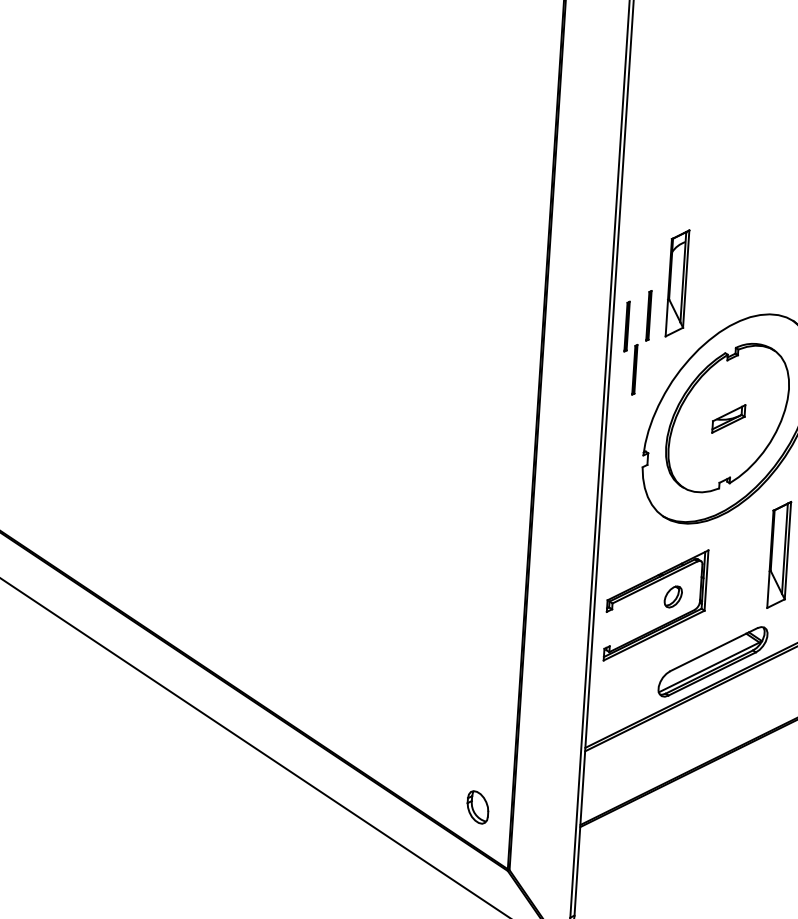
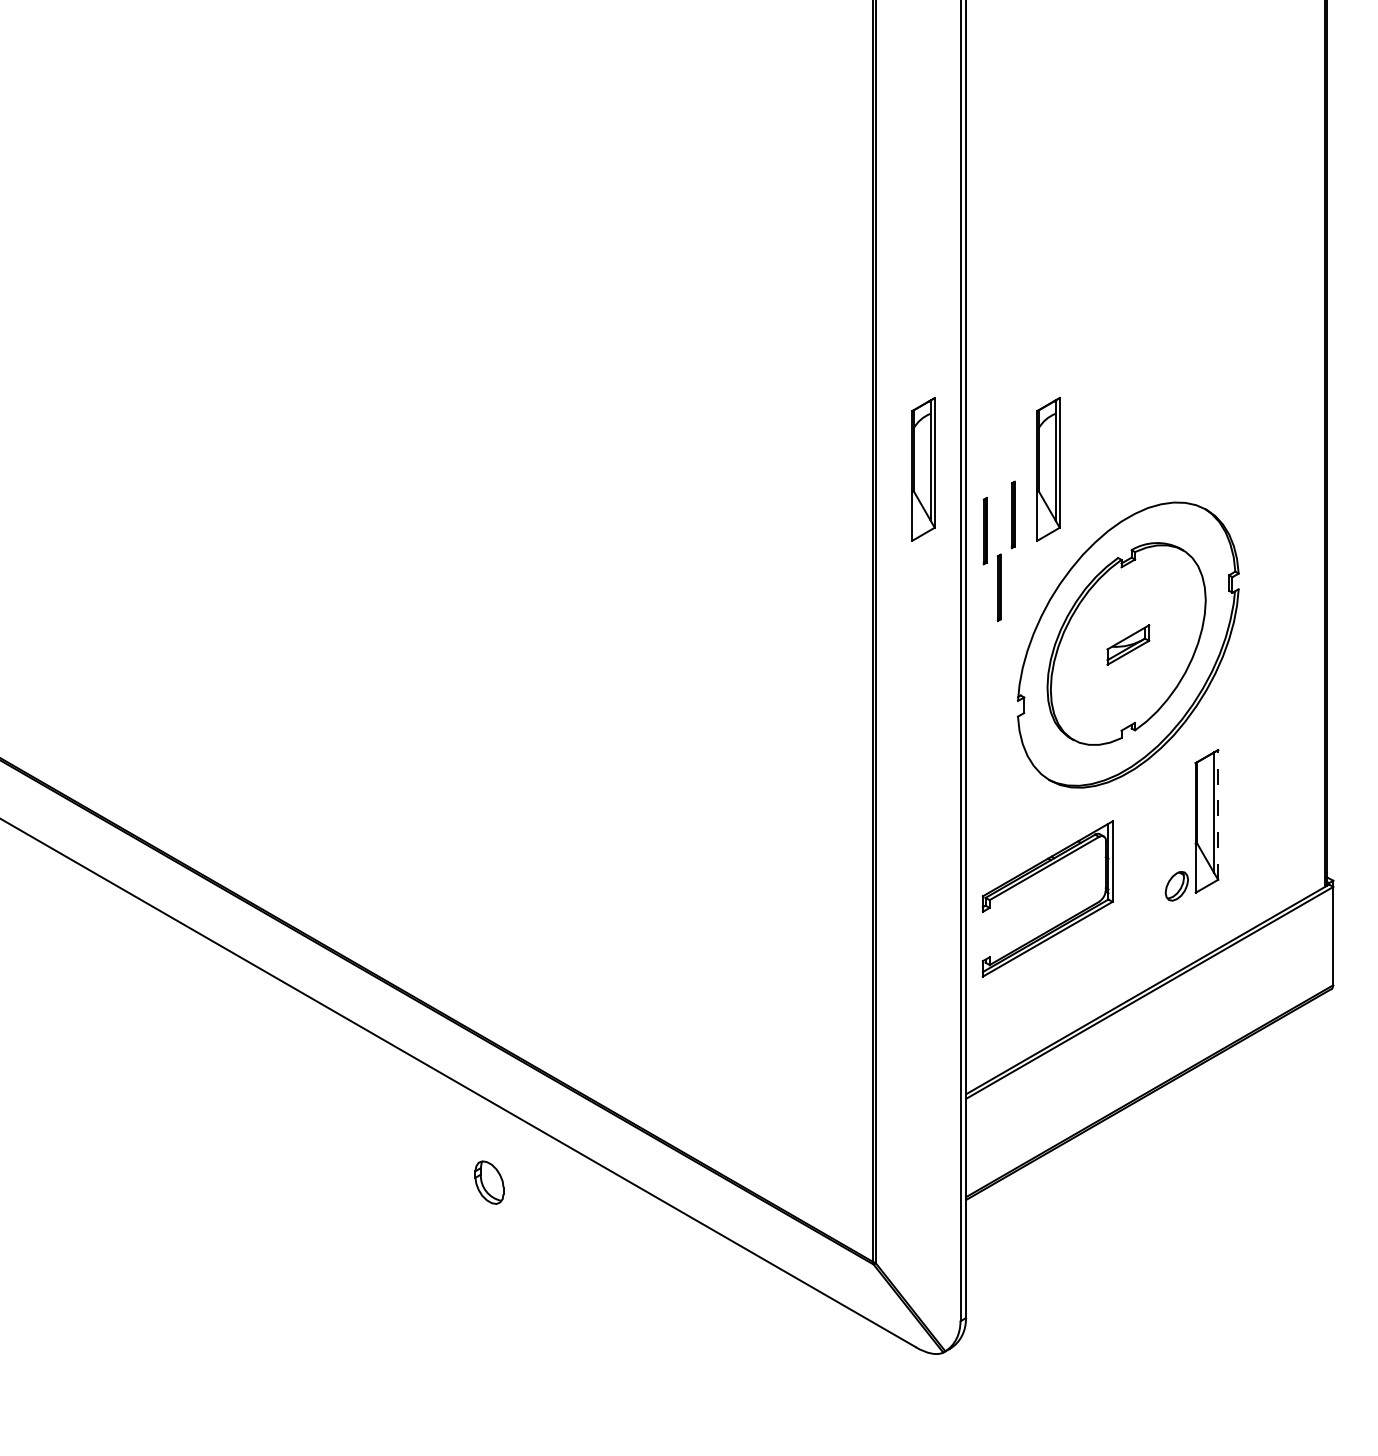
part: (583, 277) -> (923, 469), added
line: (788, 550) -> (1218, 814), solid -> dashed
part: (672, 597) -> (1176, 886), moved
part: (713, 661) -> (1128, 968), removed
part: (477, 807) -> (489, 1182), moved

